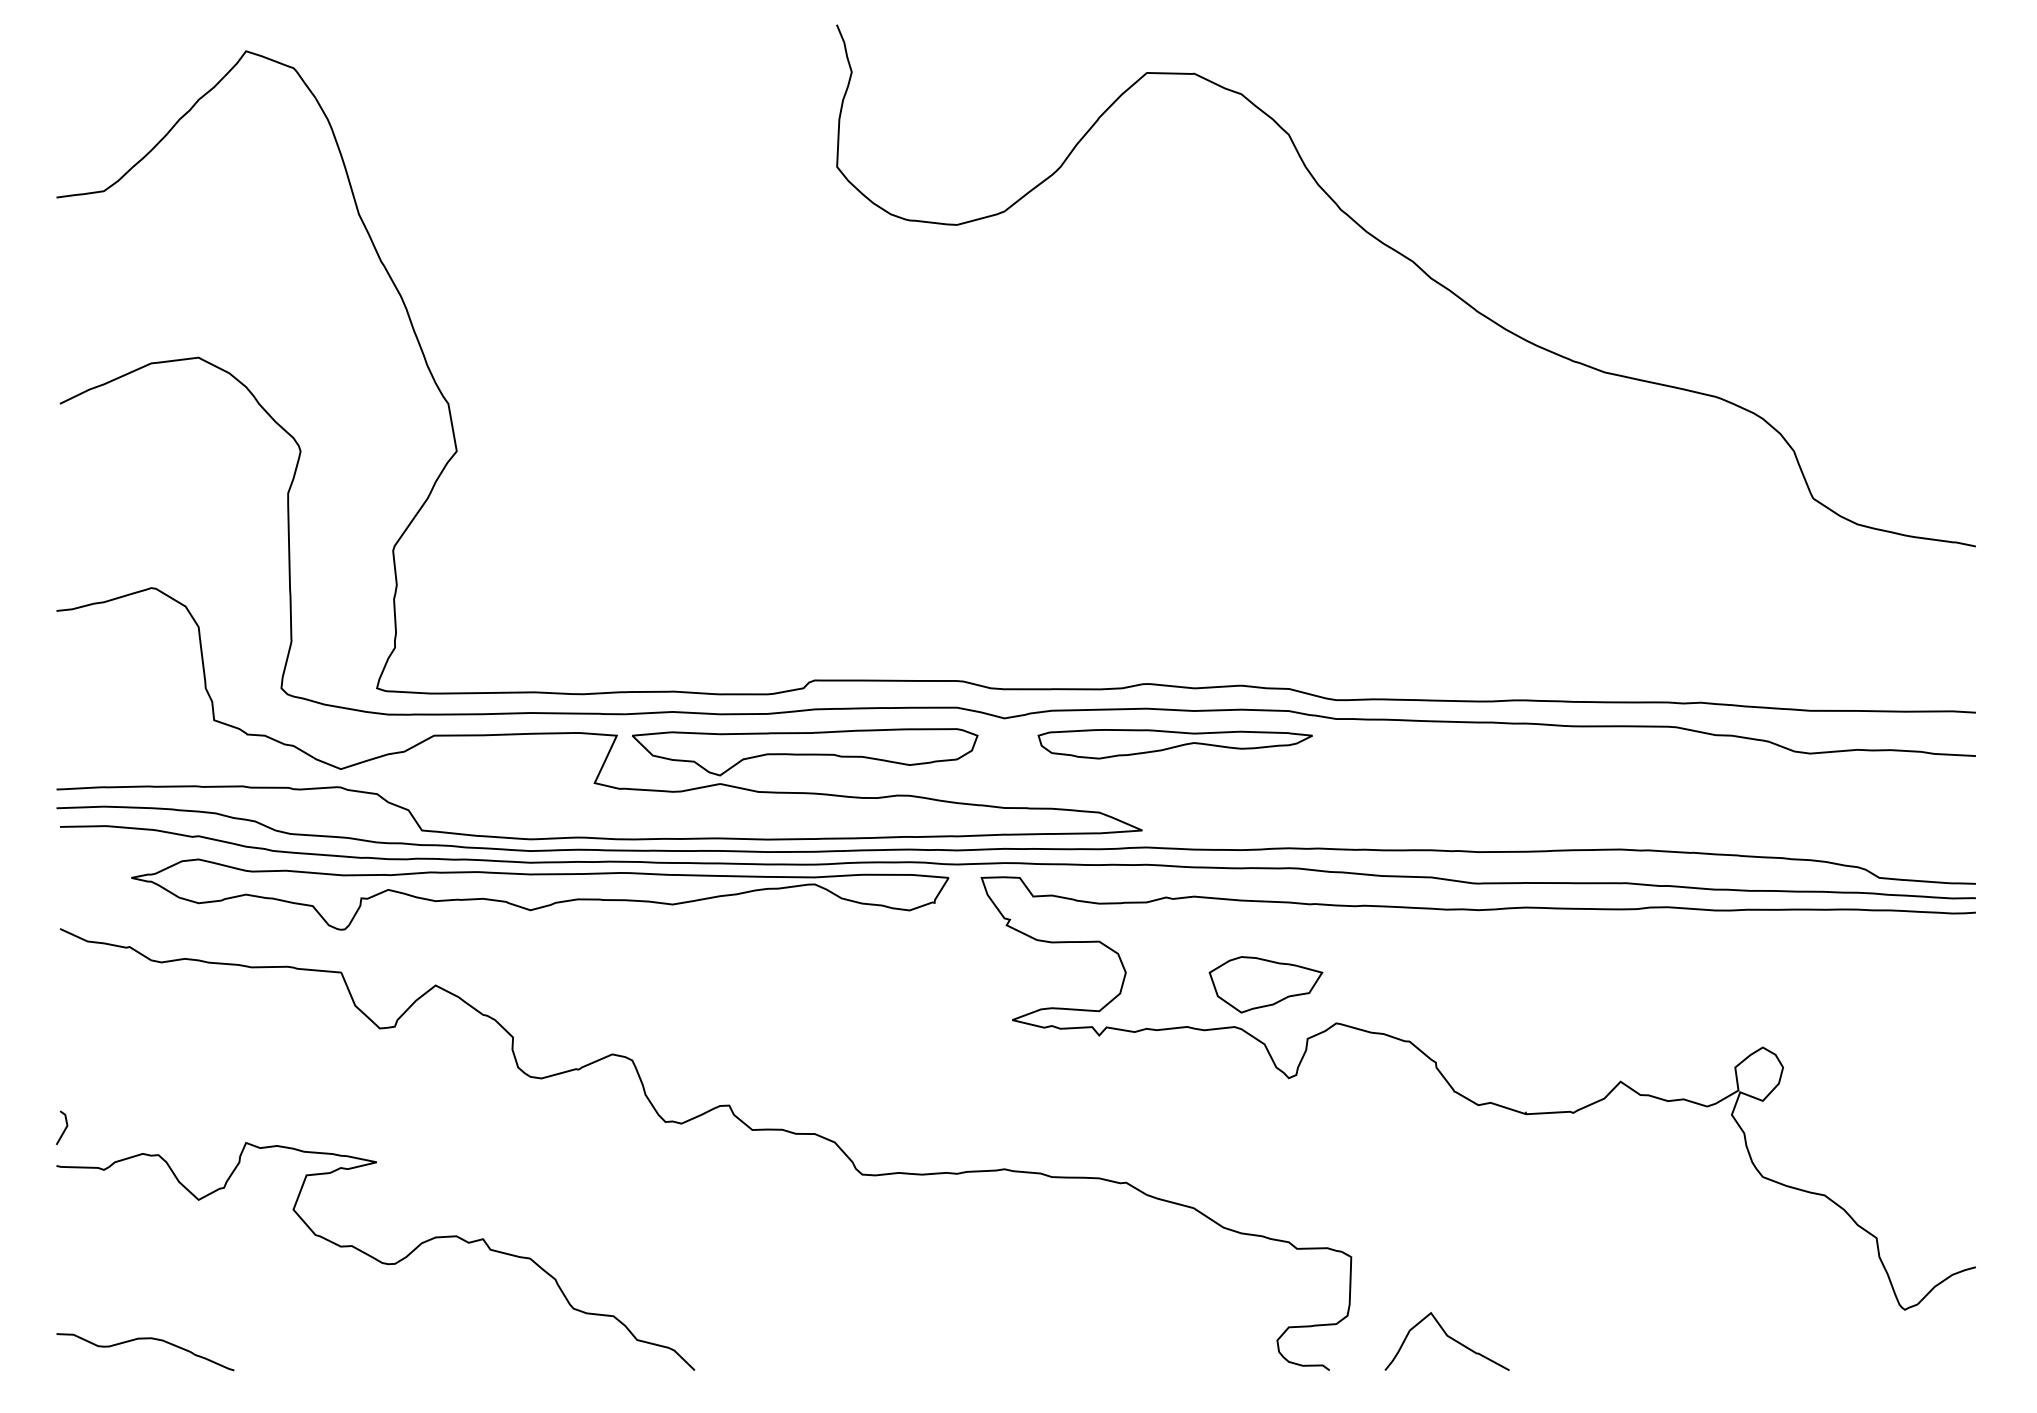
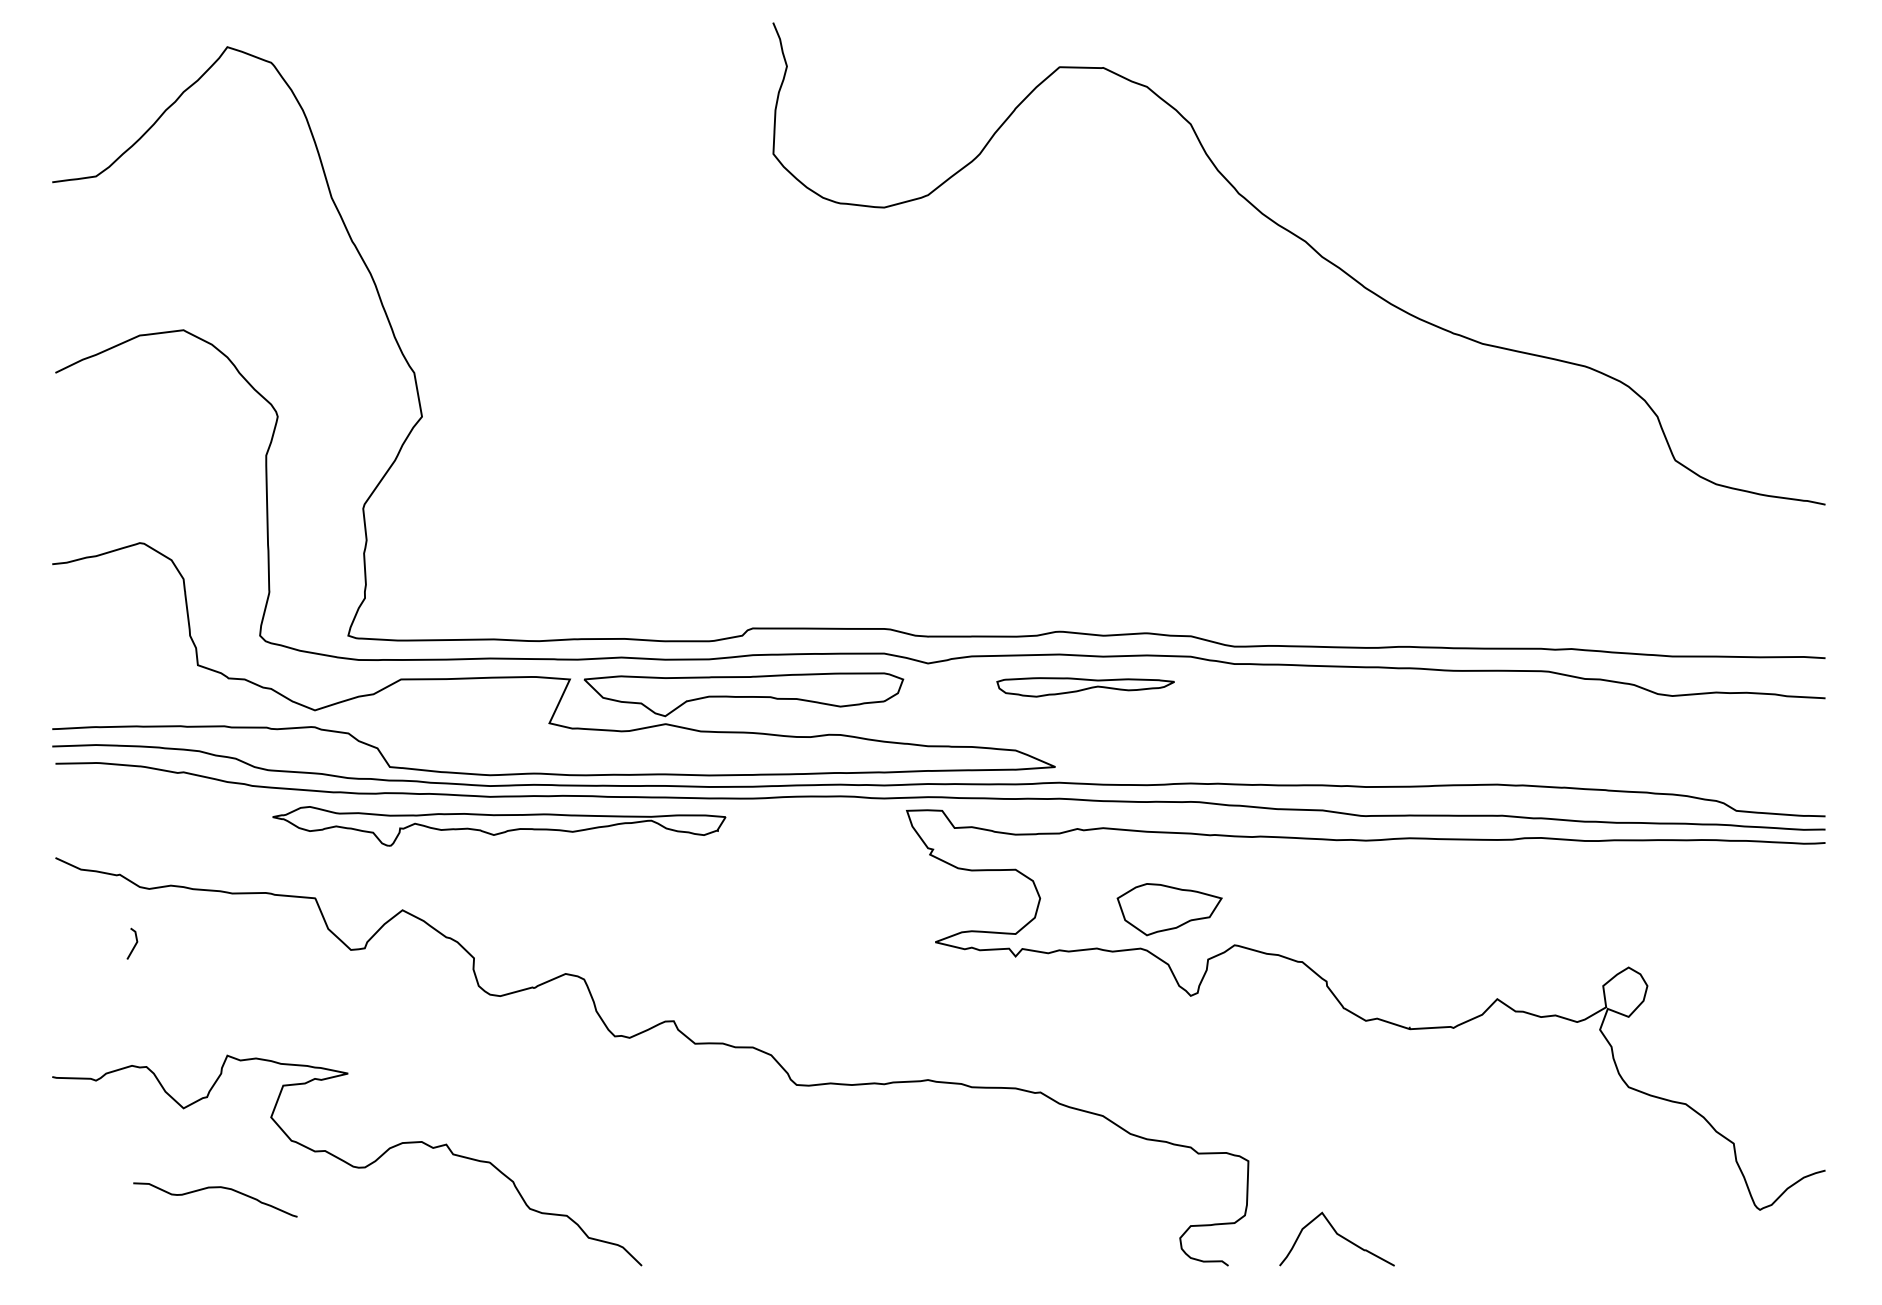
part: (1174, 744) -> (1085, 687), size x0.7
part: (540, 894) -> (499, 826), size x0.6
line: (64, 1128) -> (134, 944), moved
curve: (145, 1339) -> (215, 1188), moved

